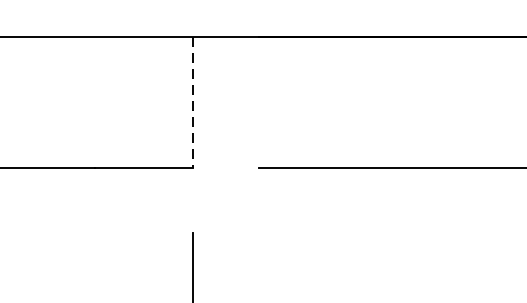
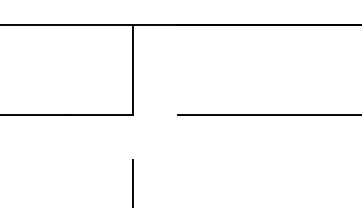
line: (192, 102) -> (132, 70), dashed -> solid

